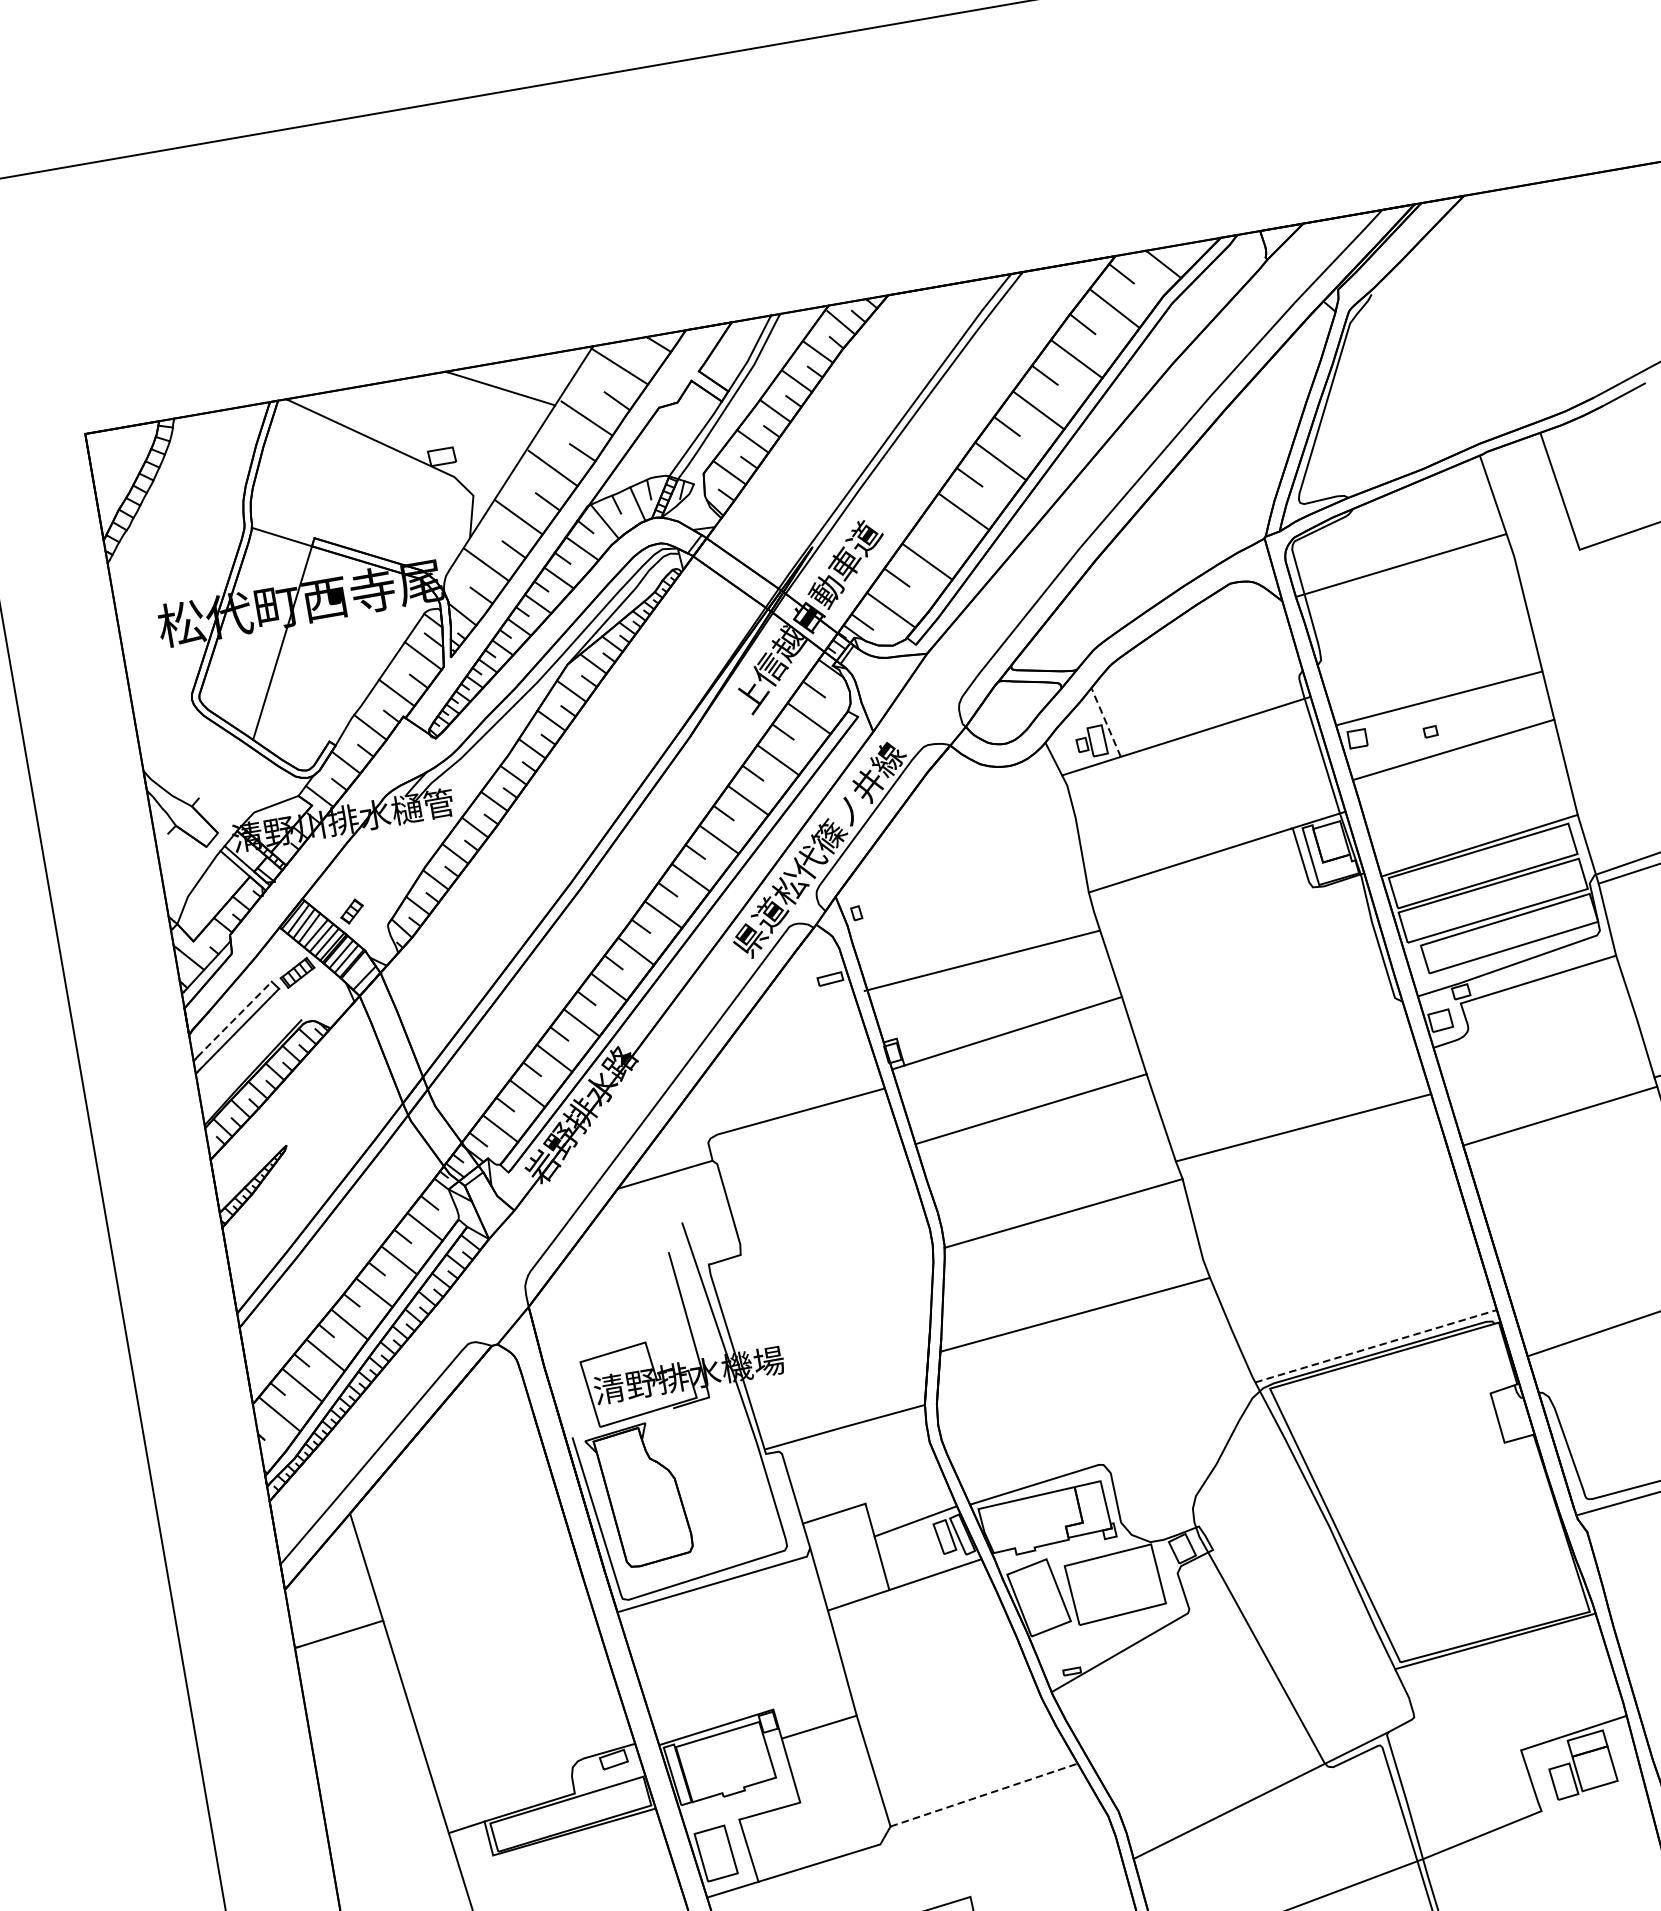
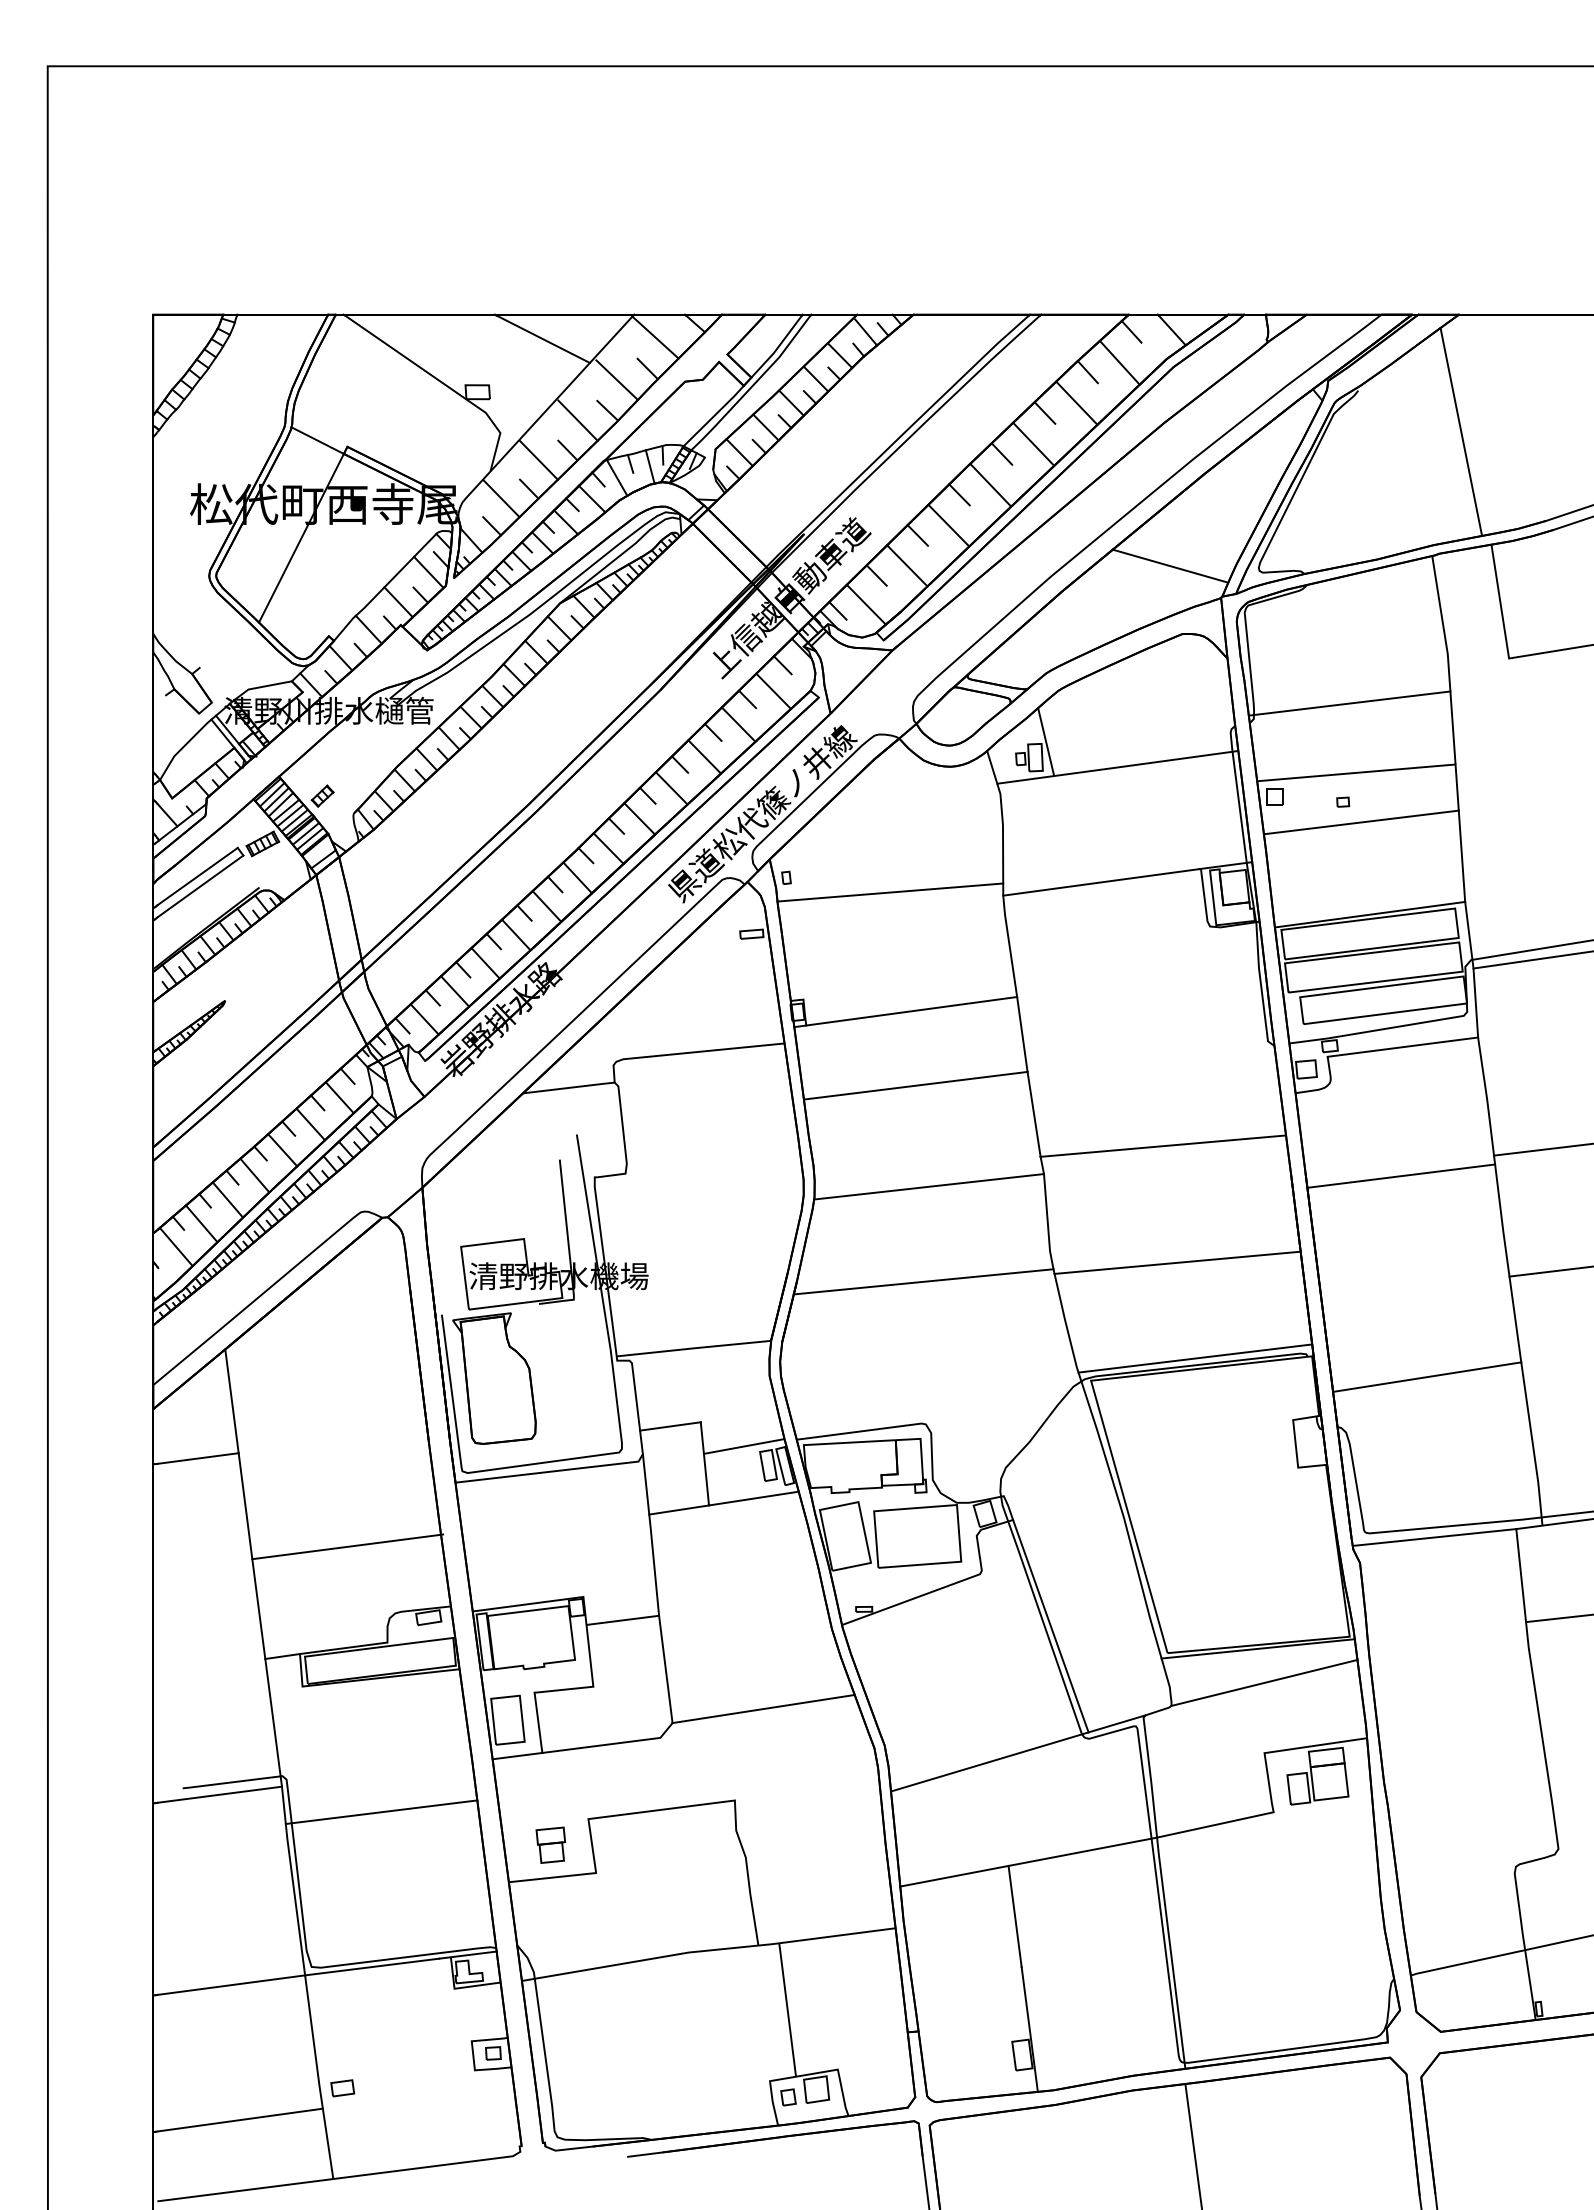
line: (1488, 318) -> (1461, 431), added
line: (1205, 513) -> (1170, 565), added
line: (932, 527) -> (917, 535), added
line: (1401, 565) -> (1349, 703), moved
line: (1106, 722) -> (1046, 742), dashed -> solid
line: (982, 960) -> (890, 892), moved
line: (234, 1019) -> (197, 876), dashed -> solid
line: (1339, 1248) -> (1177, 1262), added
line: (1376, 1346) -> (1195, 1358), dashed -> solid
line: (1271, 1654) -> (1050, 1625), added
line: (1508, 1675) -> (1264, 1682), added
line: (515, 1699) -> (347, 1546), added
line: (984, 1794) -> (764, 1708), dashed -> solid

